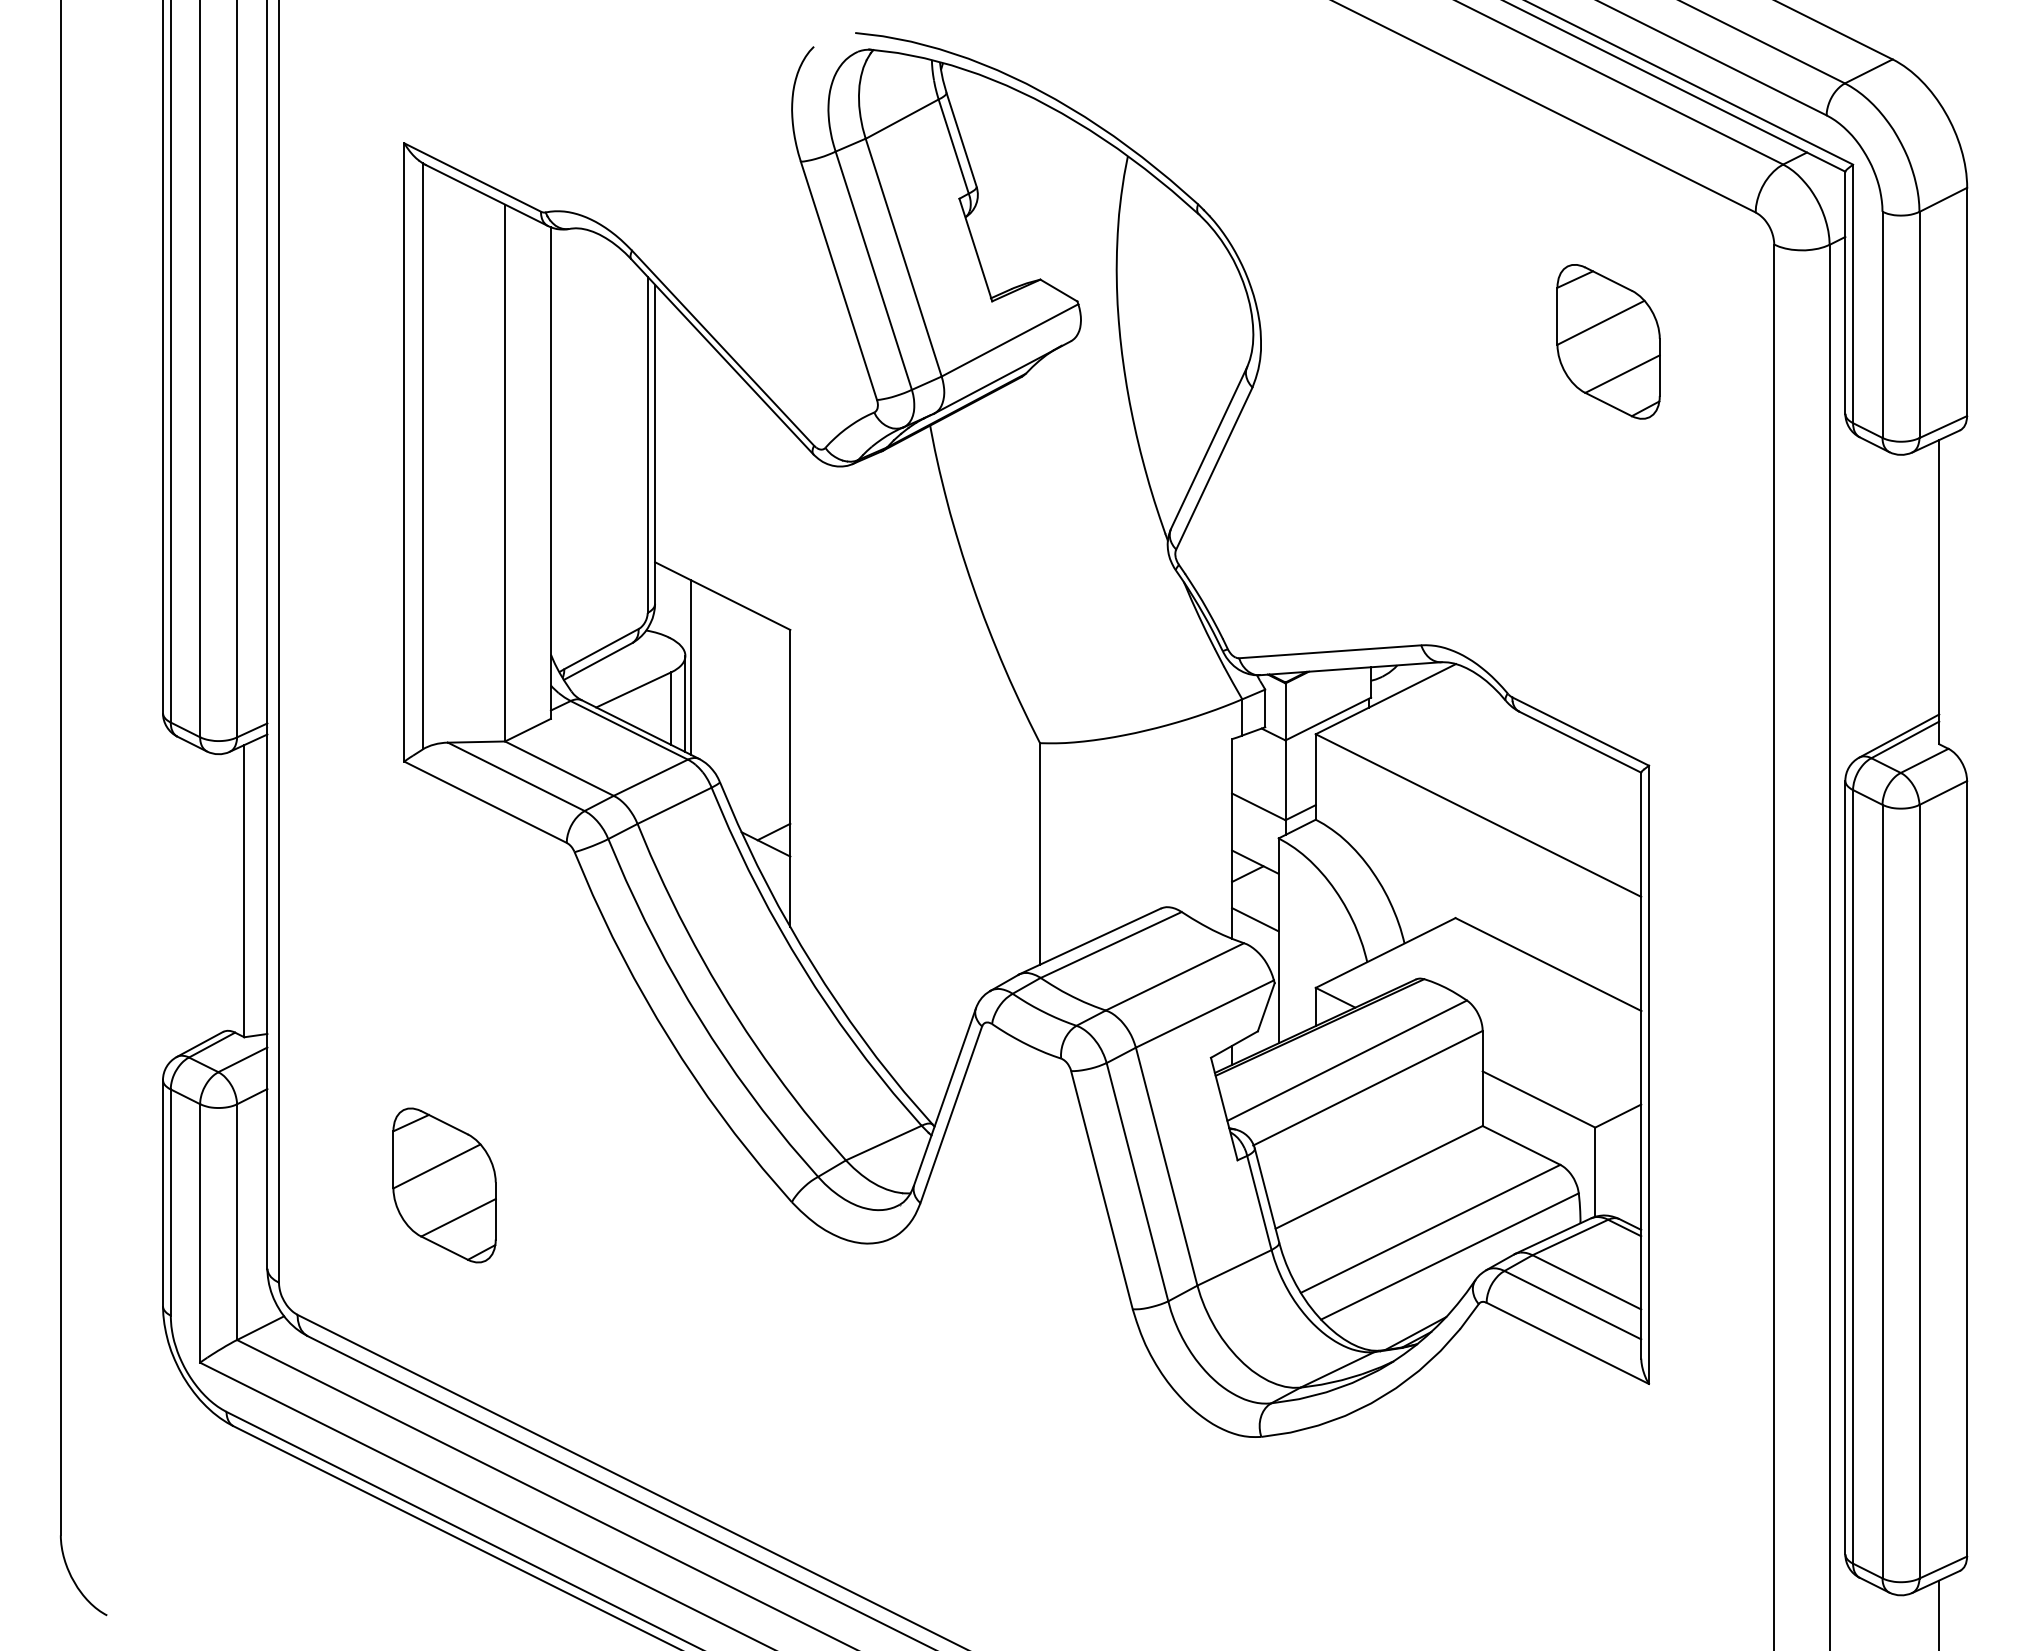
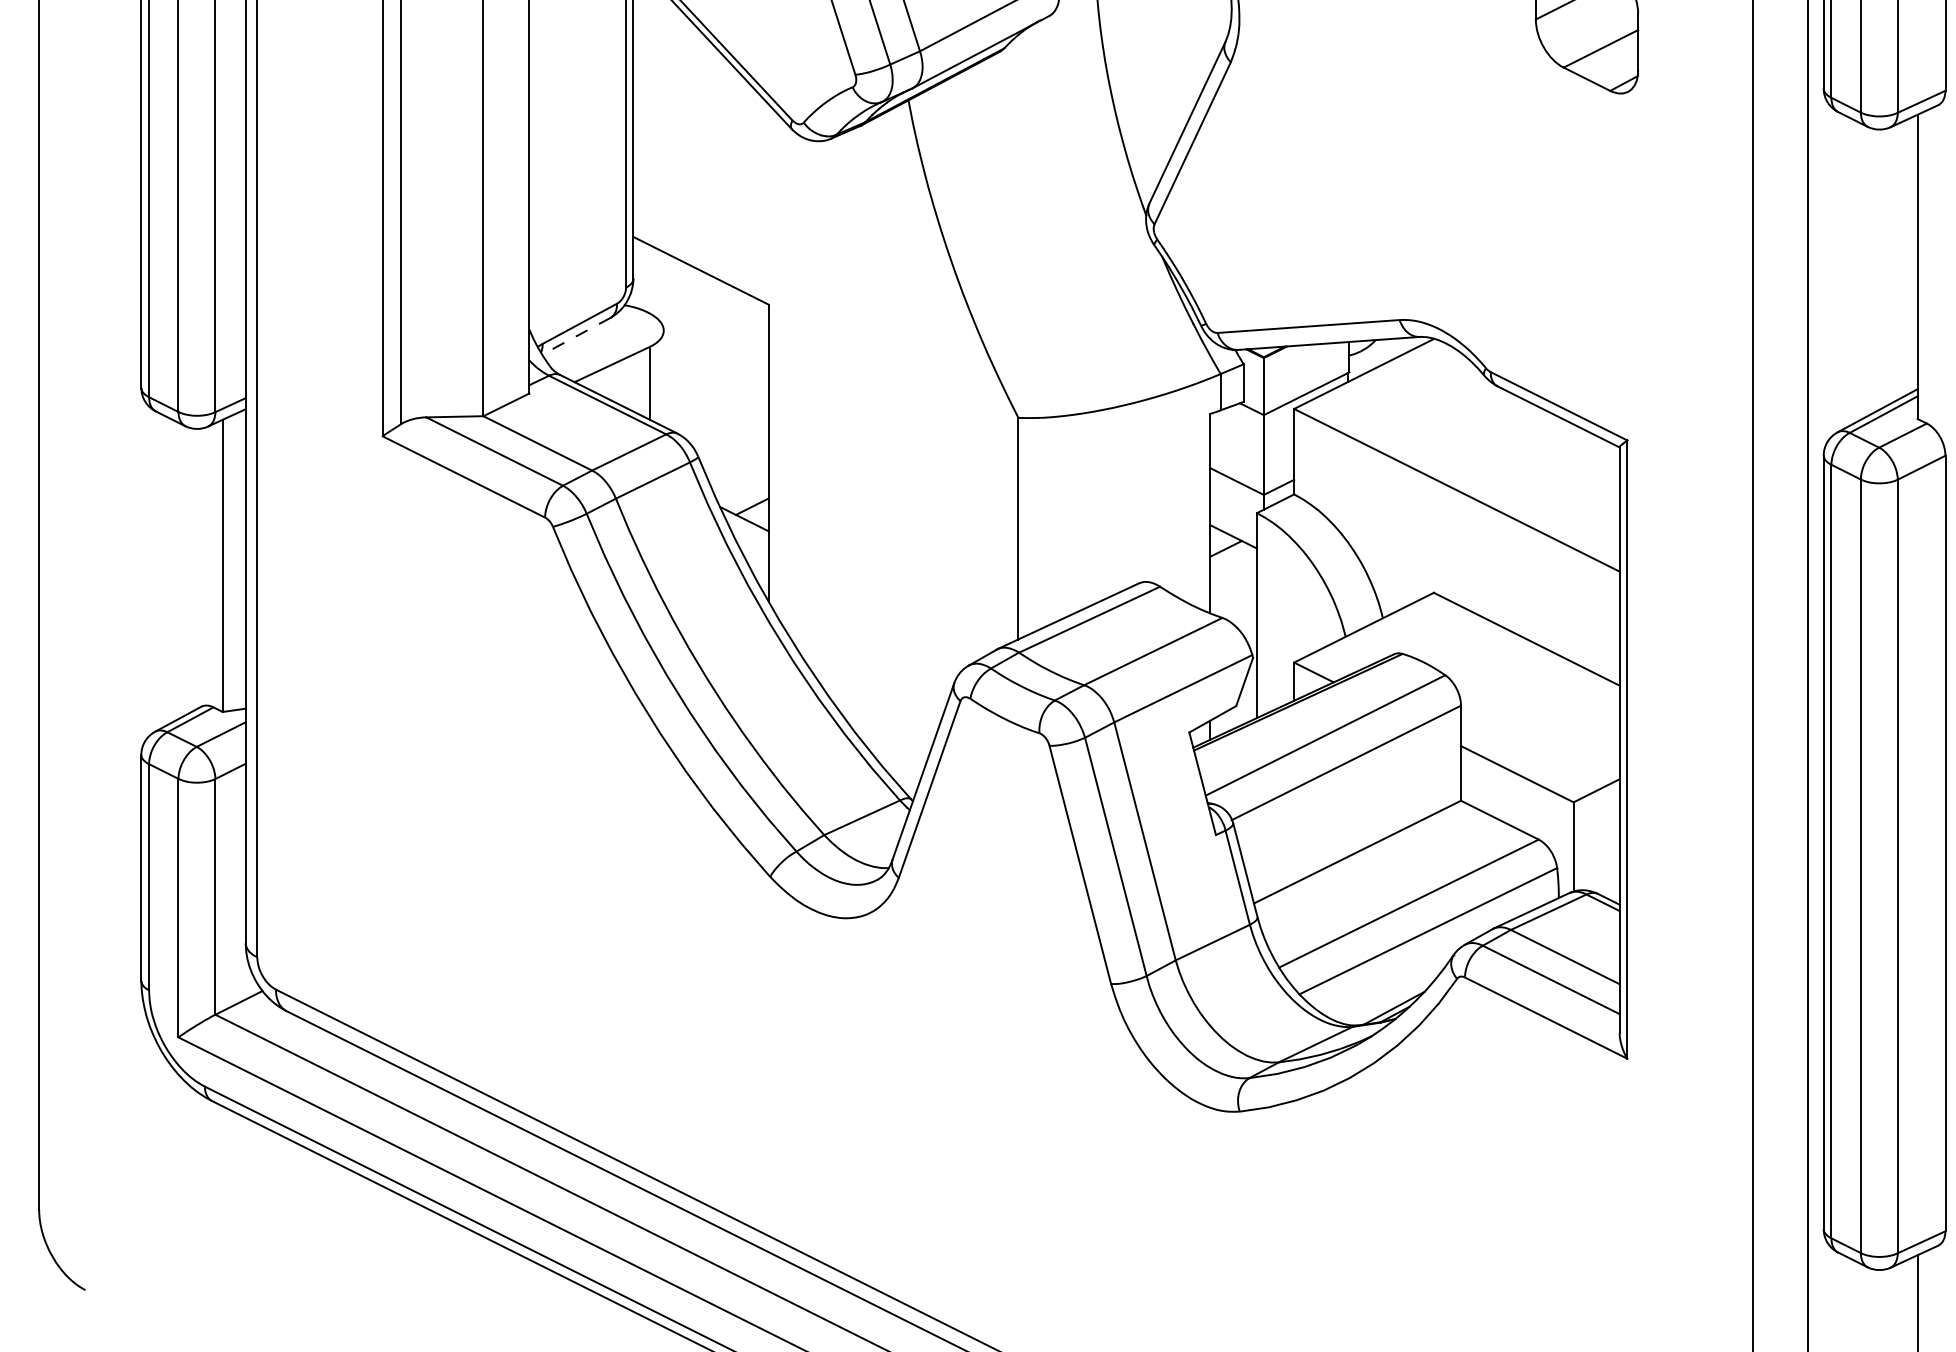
line: (598, 661) -> (576, 336), solid -> dashed
line: (690, 667) -> (668, 342), removed
line: (685, 704) -> (663, 379), removed
line: (1255, 919) -> (1233, 594), removed
part: (444, 1185) -> (422, 860), removed

